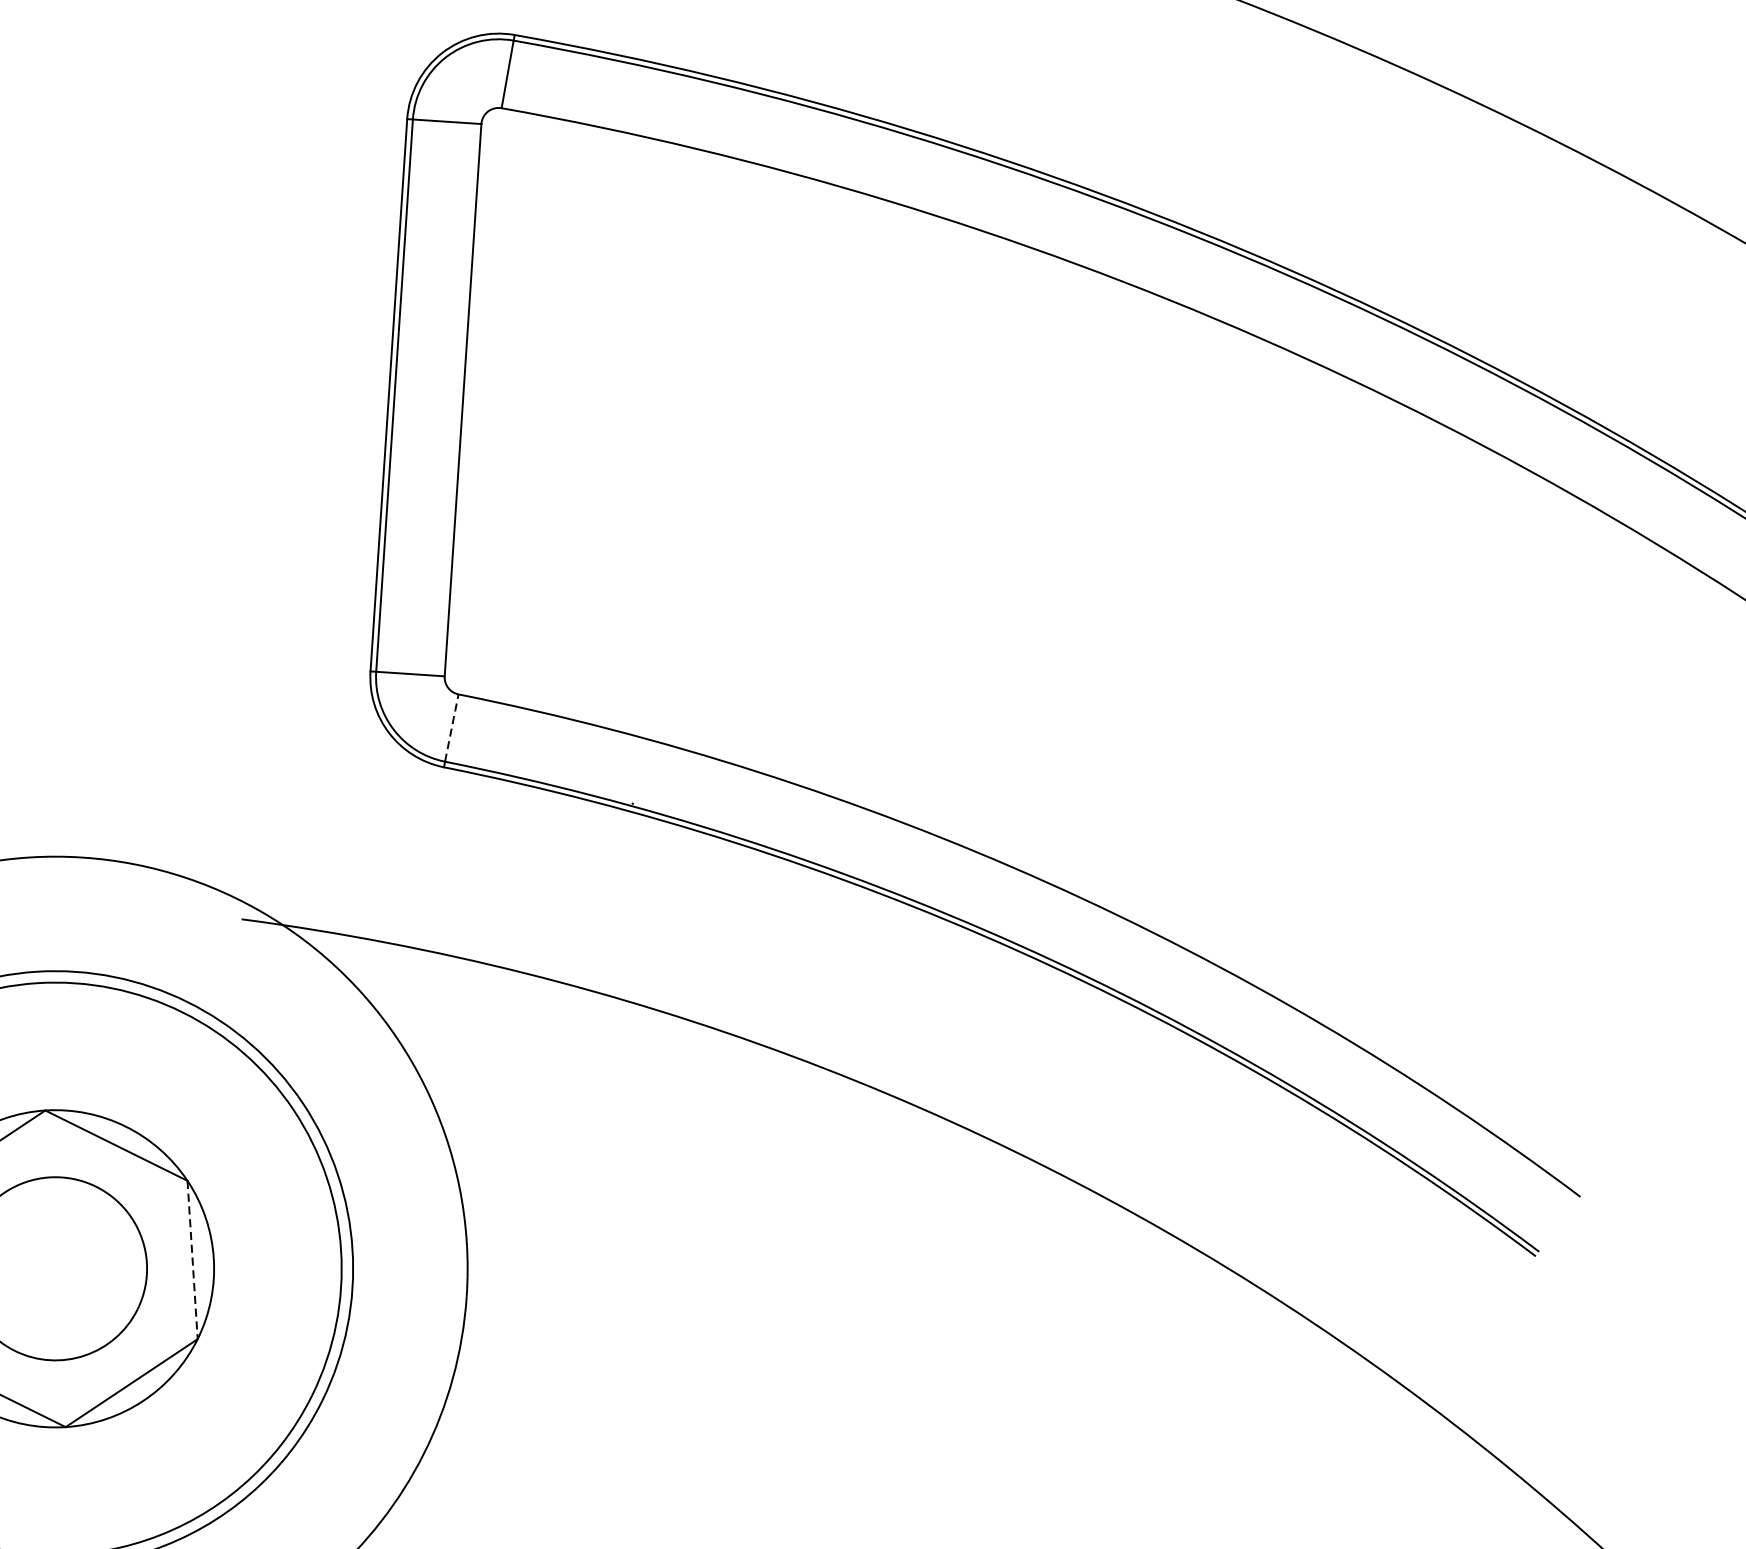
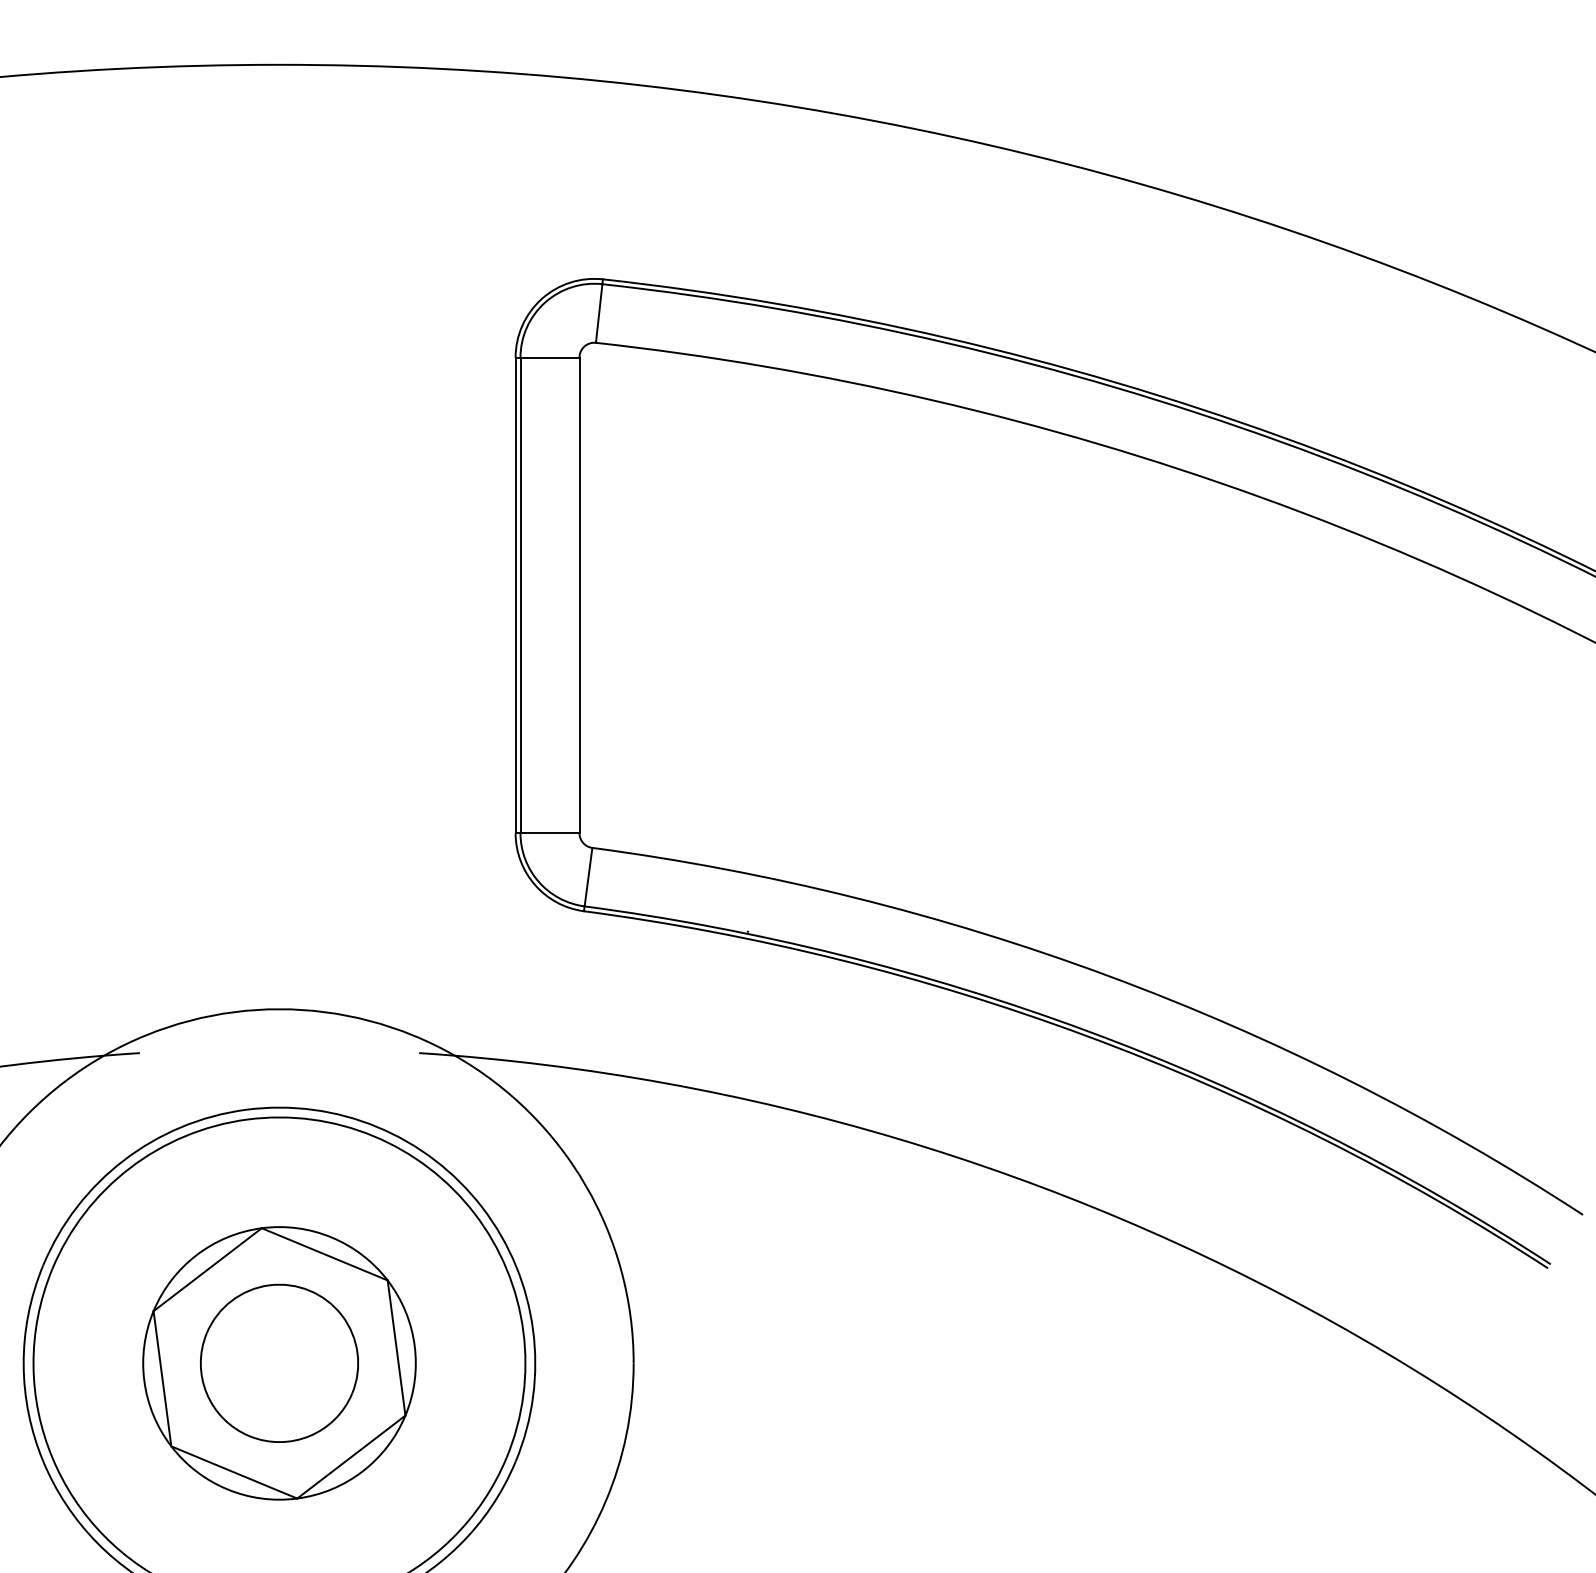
line: (451, 727) -> (588, 876), dashed -> solid
line: (192, 1260) -> (396, 1348), dashed -> solid

